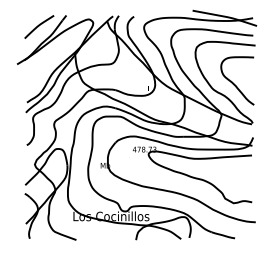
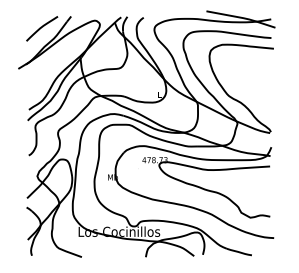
curve: (234, 83) -> (251, 89), removed

